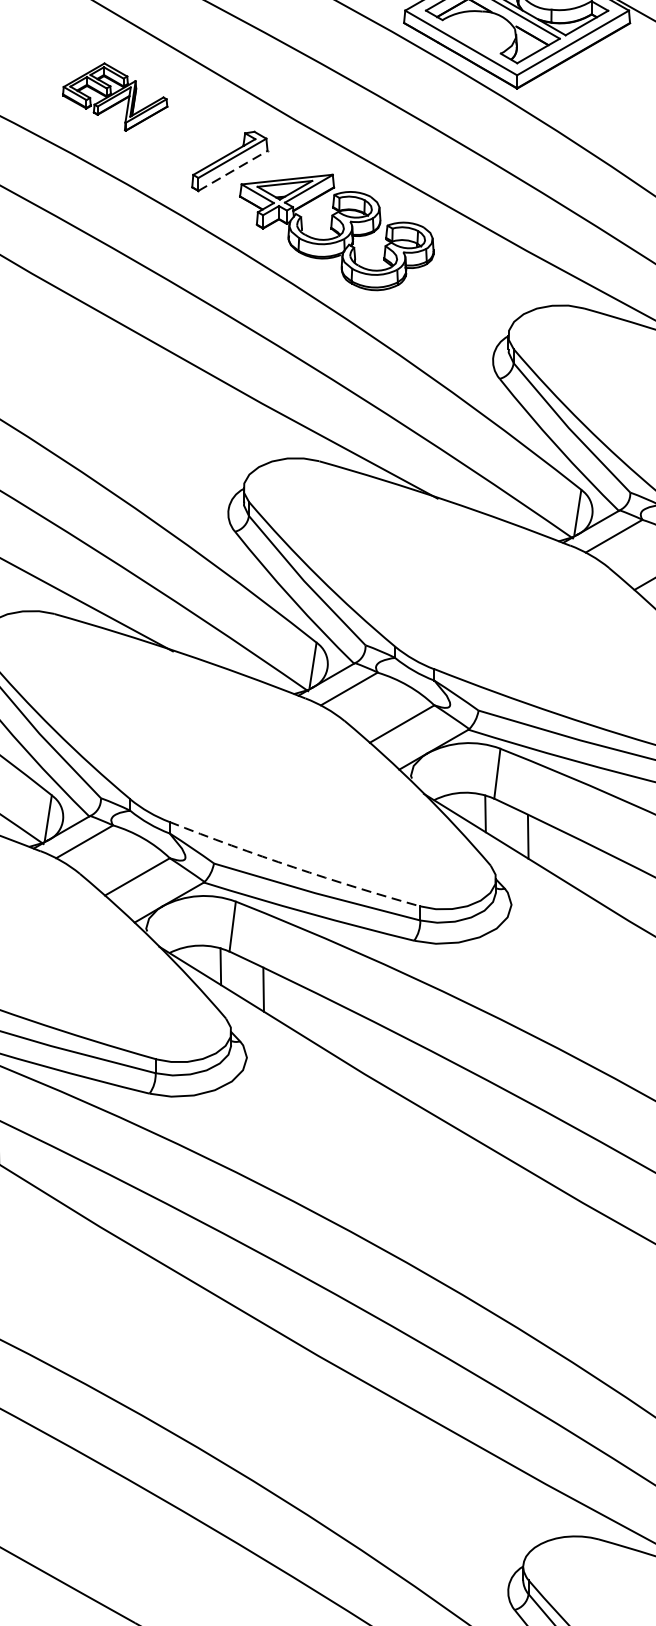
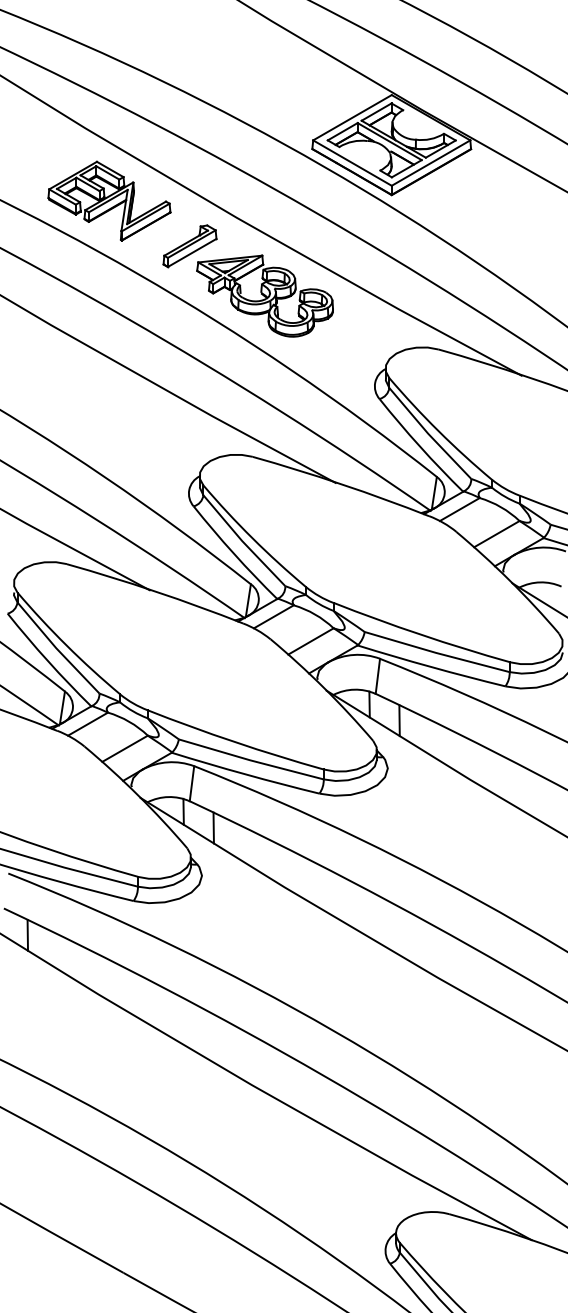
part: (115, 96) -> (109, 200), size x1.67
line: (233, 170) -> (192, 252), dashed -> solid
arc: (293, 867) -> (234, 742), dashed -> solid

